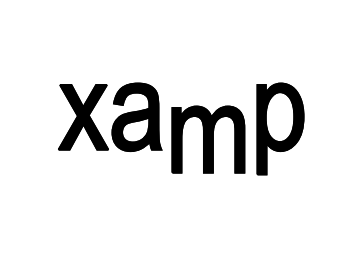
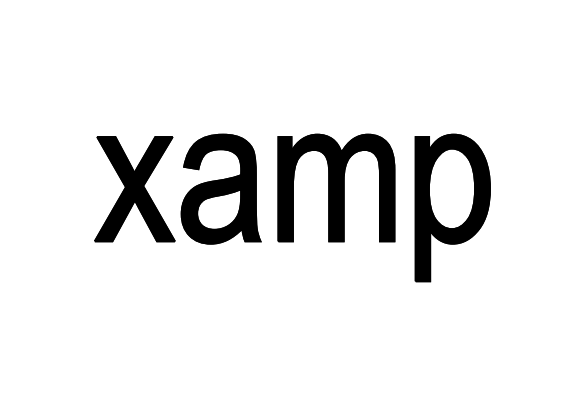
part: (208, 139) -> (336, 187), moved

